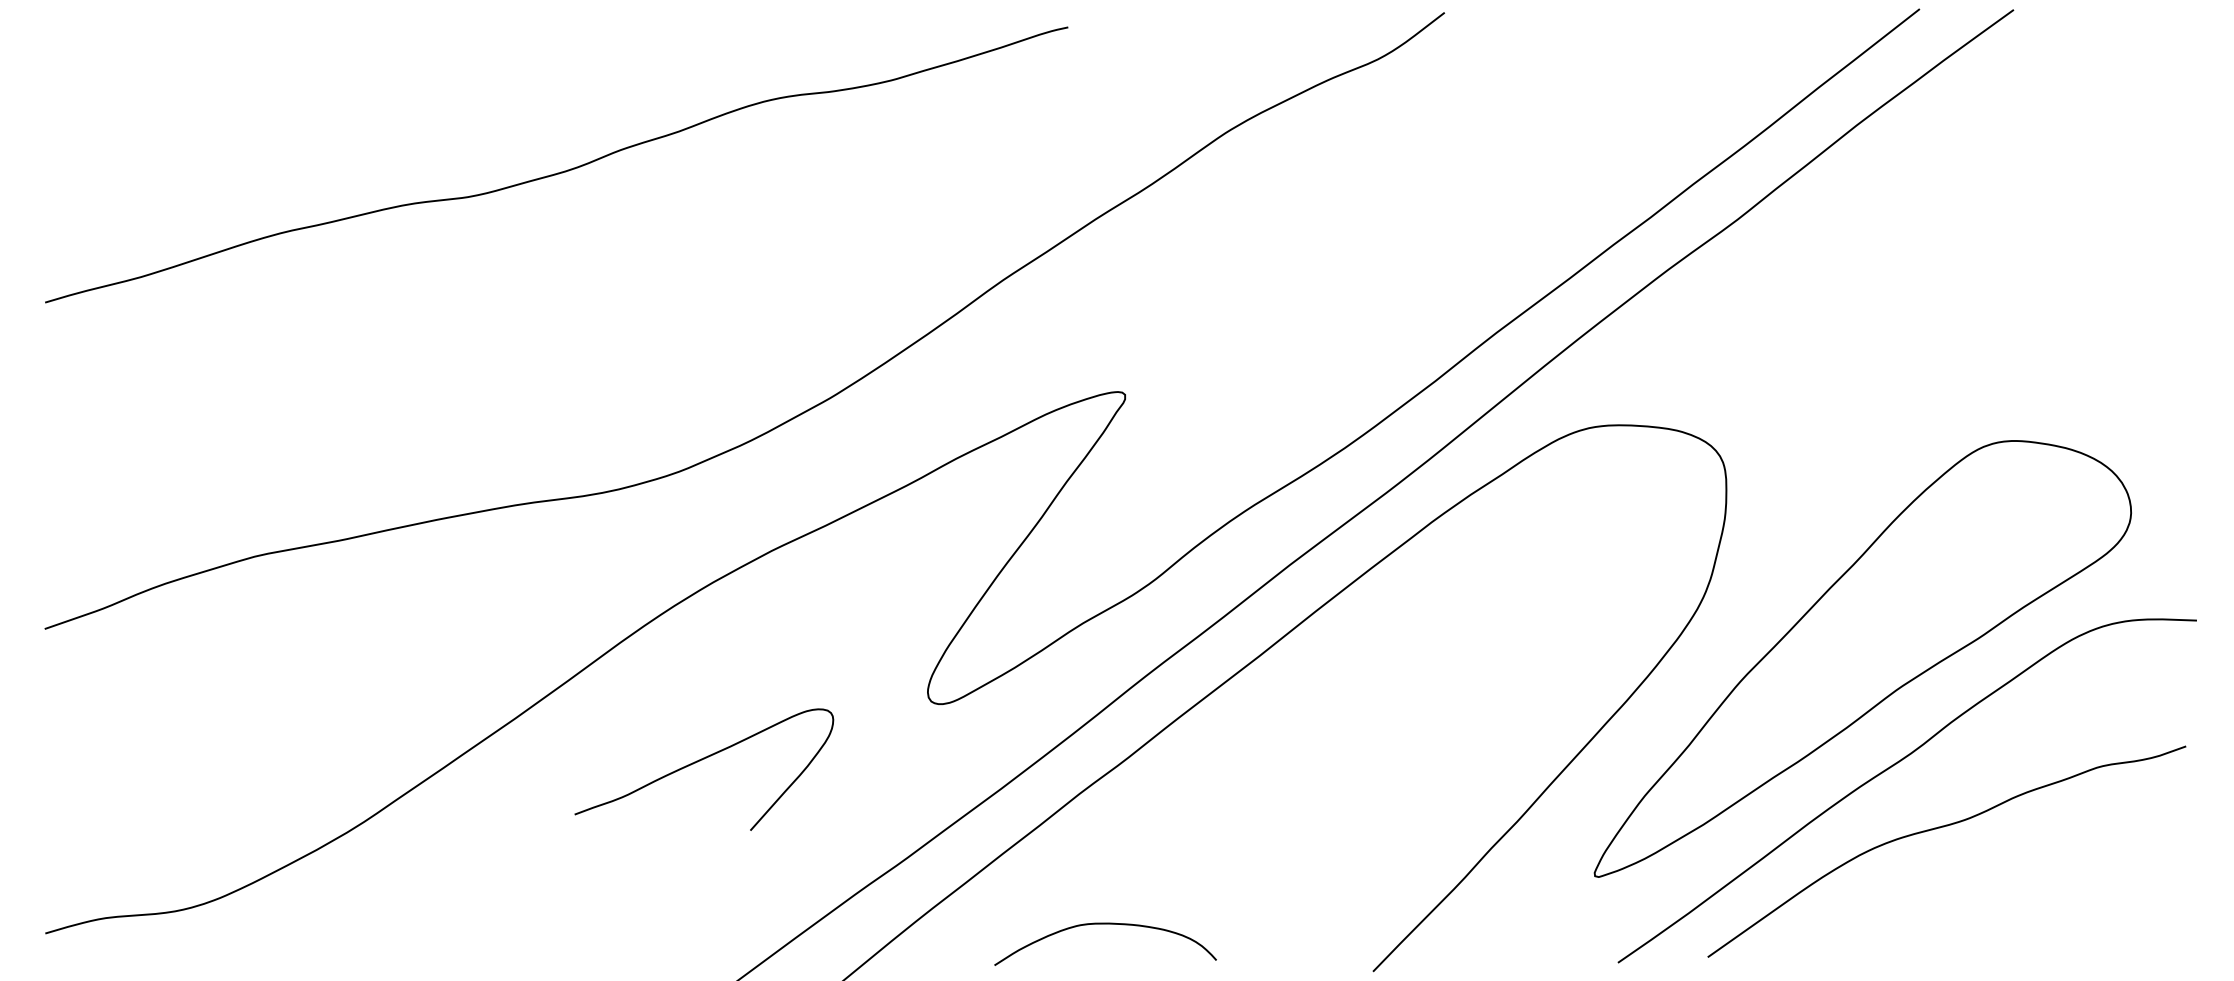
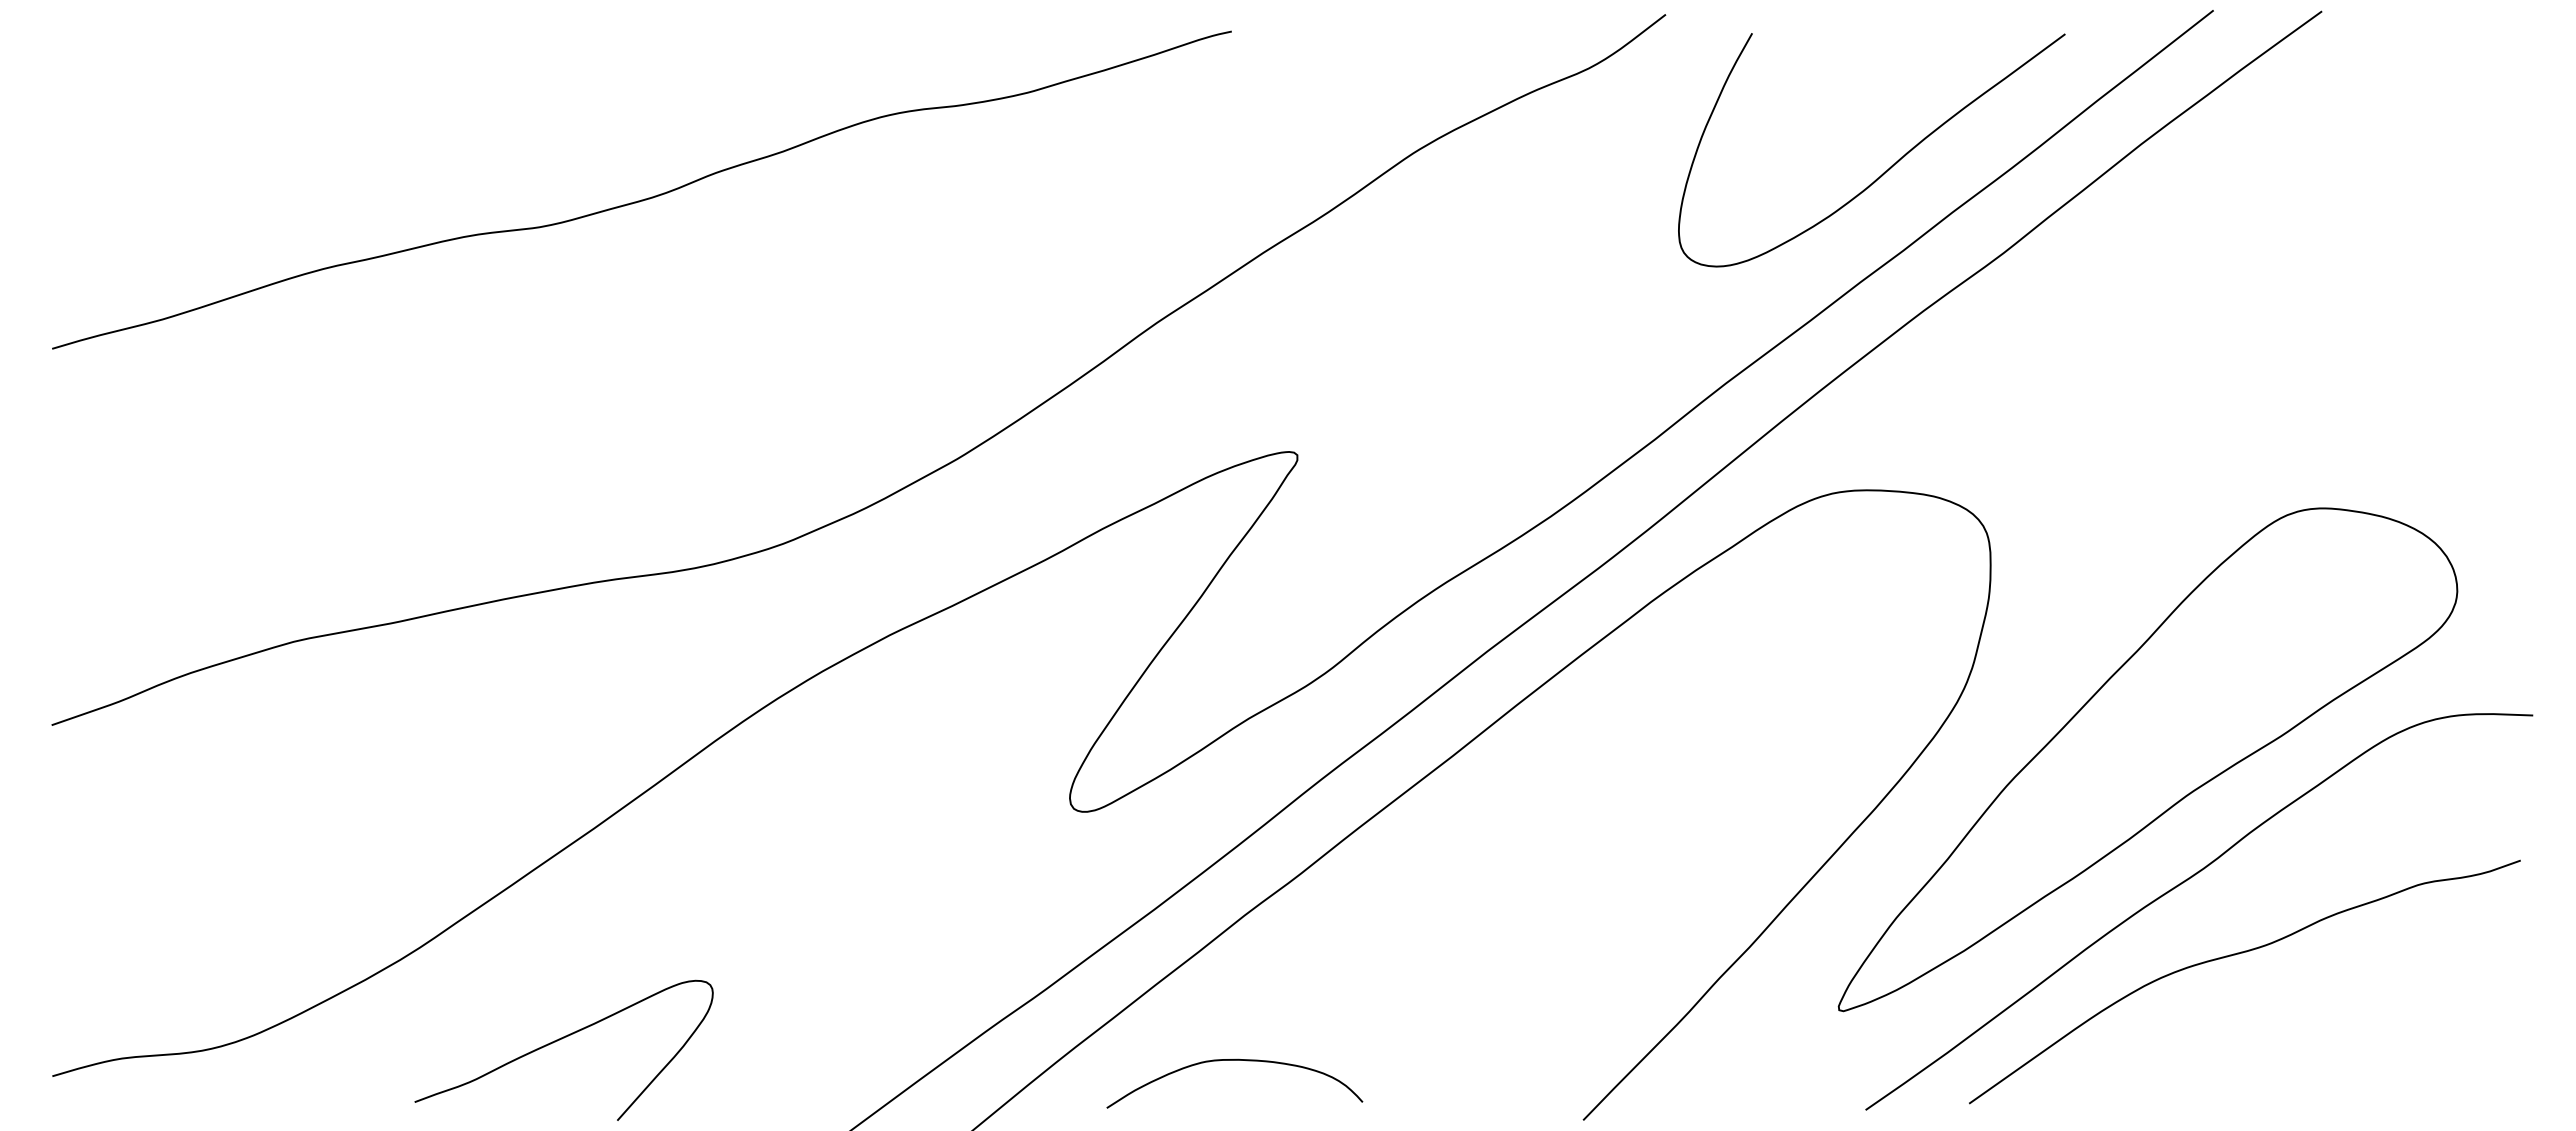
curve: (1634, 148) -> (1884, 171), added
curve: (700, 761) -> (559, 1040), moved
curve: (1105, 924) -> (1234, 1060), moved

